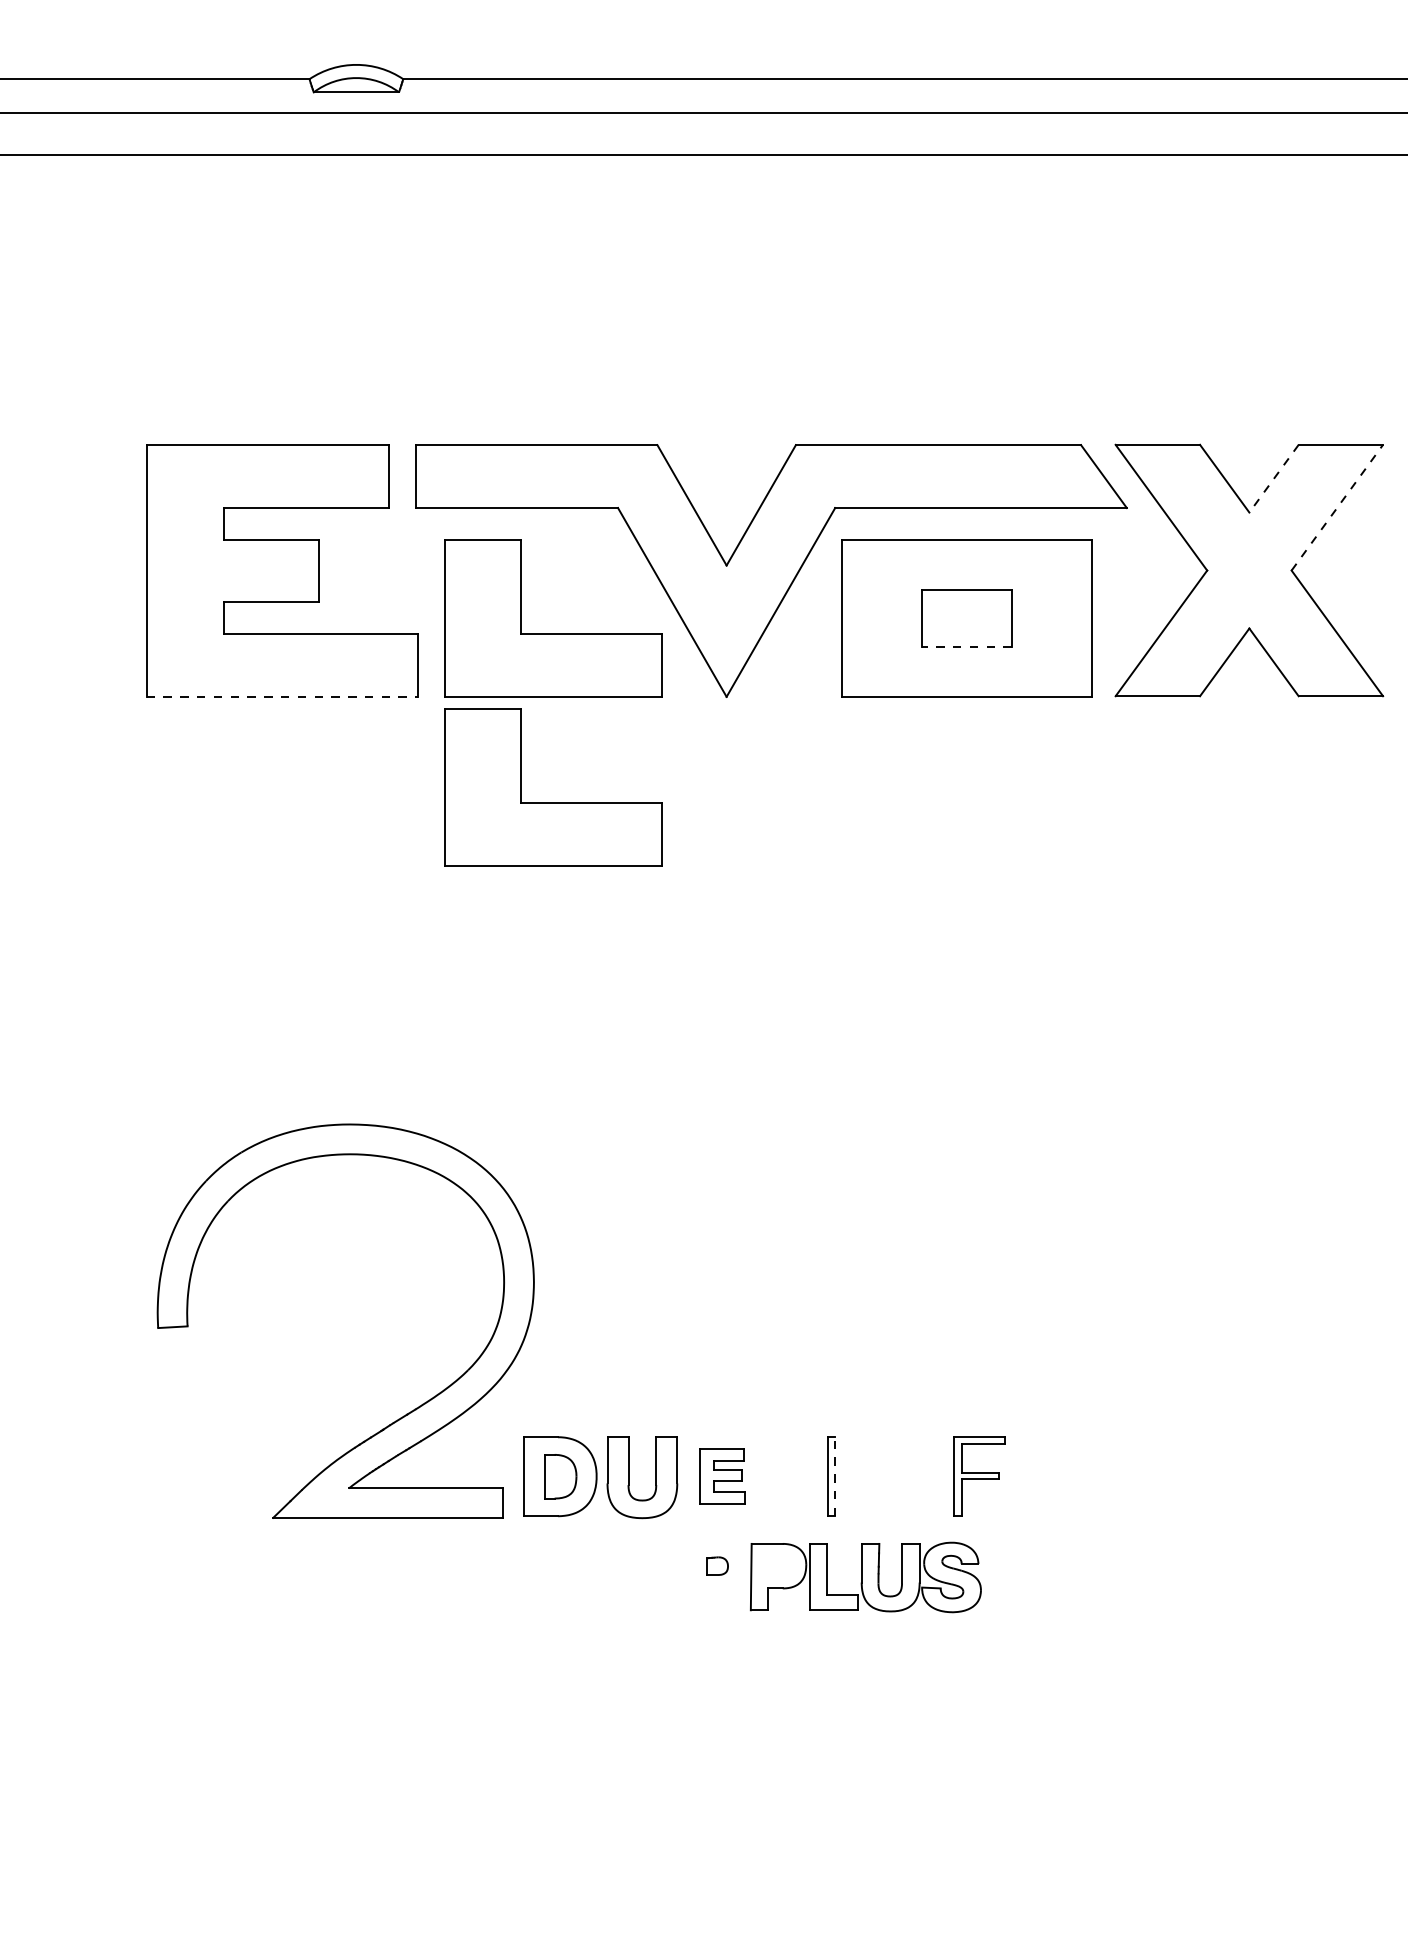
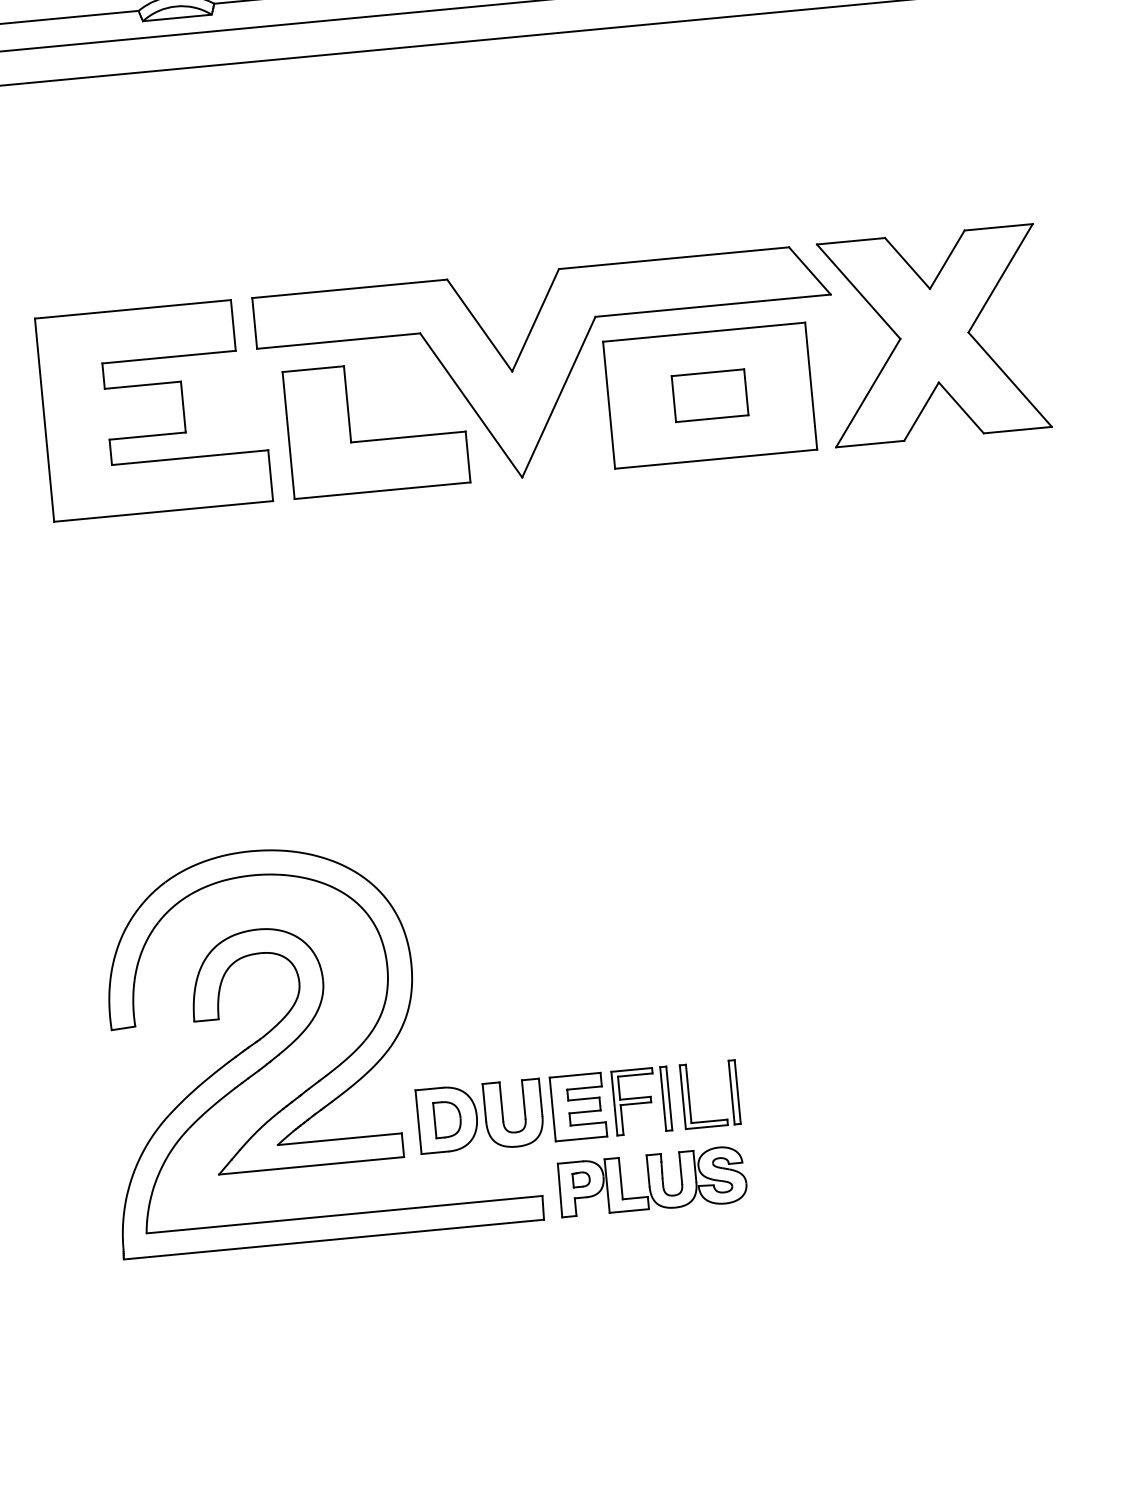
line: (1274, 478) -> (947, 259), dashed -> solid
line: (1337, 507) -> (1000, 278), dashed -> solid
line: (966, 646) -> (711, 418), dashed -> solid
line: (282, 696) -> (163, 511), dashed -> solid
part: (553, 802) -> (390, 575), removed
part: (374, 1369) -> (289, 1047), added
part: (722, 1476) -> (578, 1106), size x1.43
line: (835, 1476) -> (669, 1098), dashed -> solid
part: (860, 1476) -> (689, 1096), added
part: (979, 1476) -> (634, 1101), moved
part: (865, 1577) -> (652, 1182), moved

